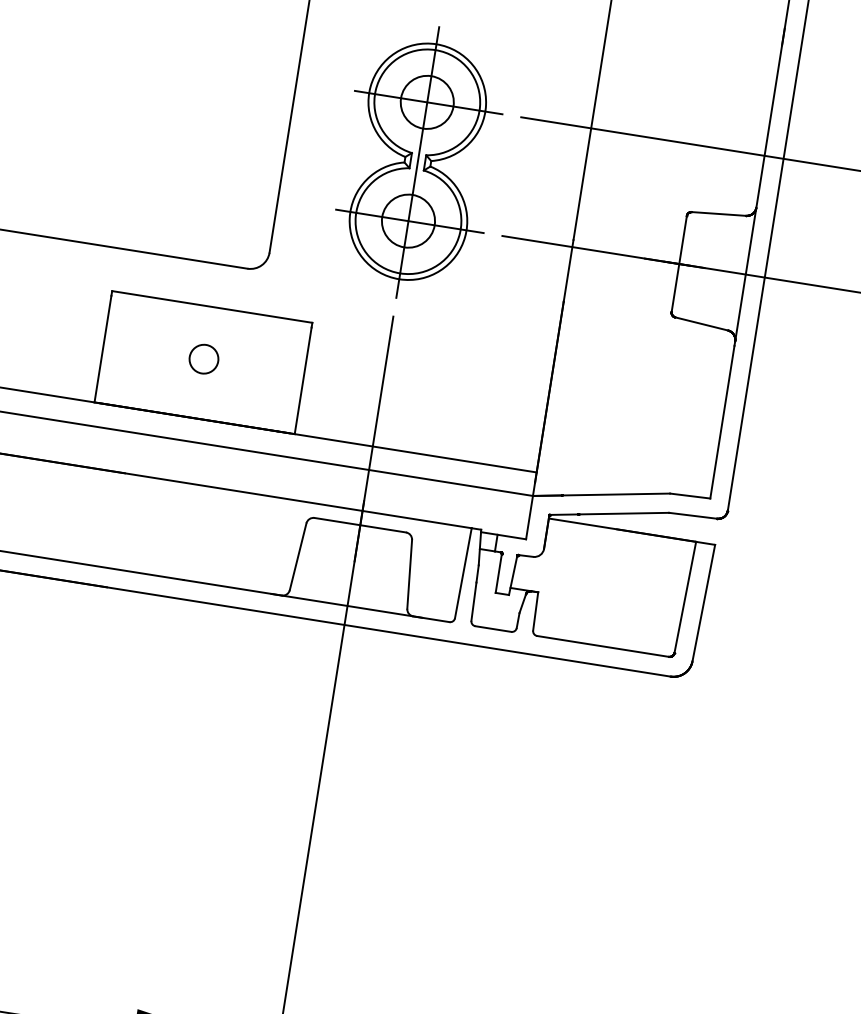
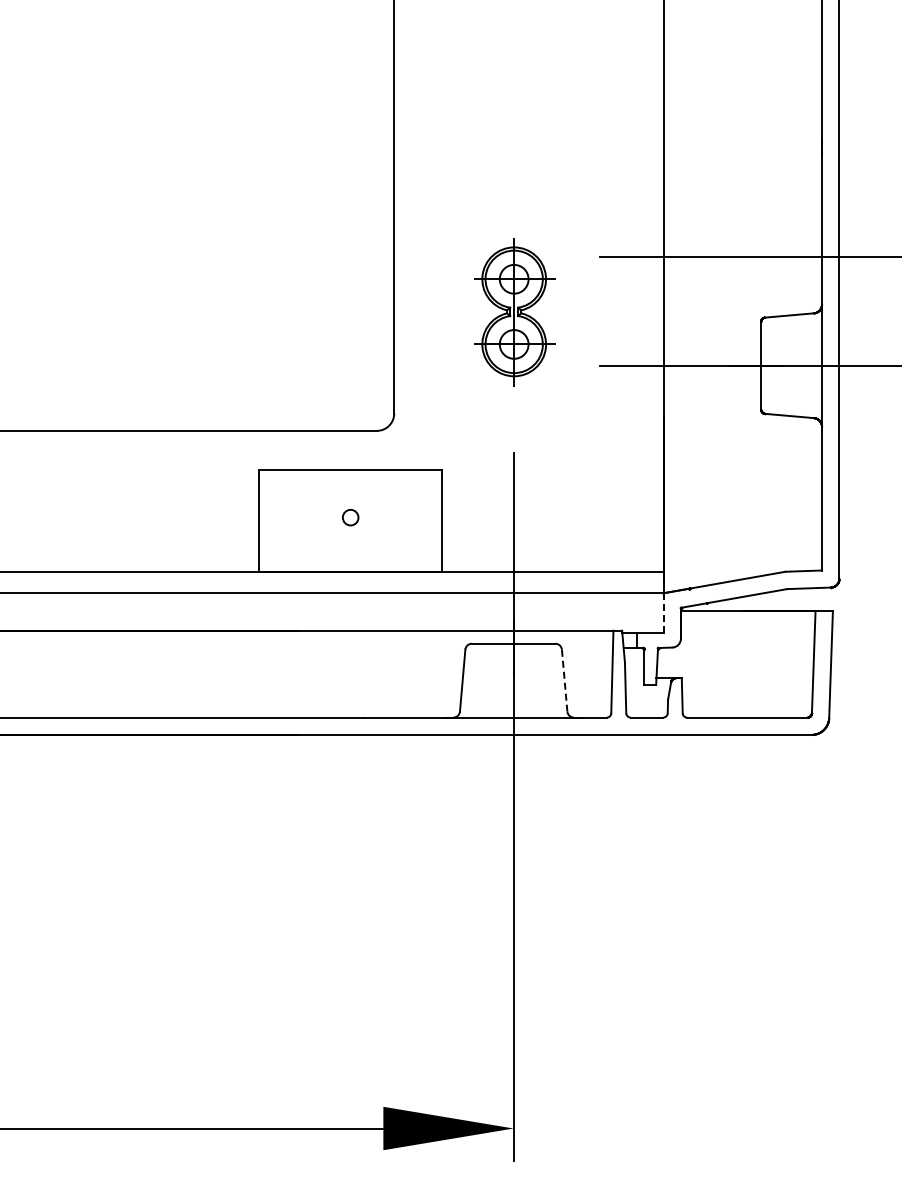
part: (418, 163) -> (514, 312), size x0.6
circle: (203, 358) -> (350, 517), size x0.6
line: (529, 518) -> (663, 613), solid -> dashed
line: (409, 574) -> (564, 680), solid -> dashed

